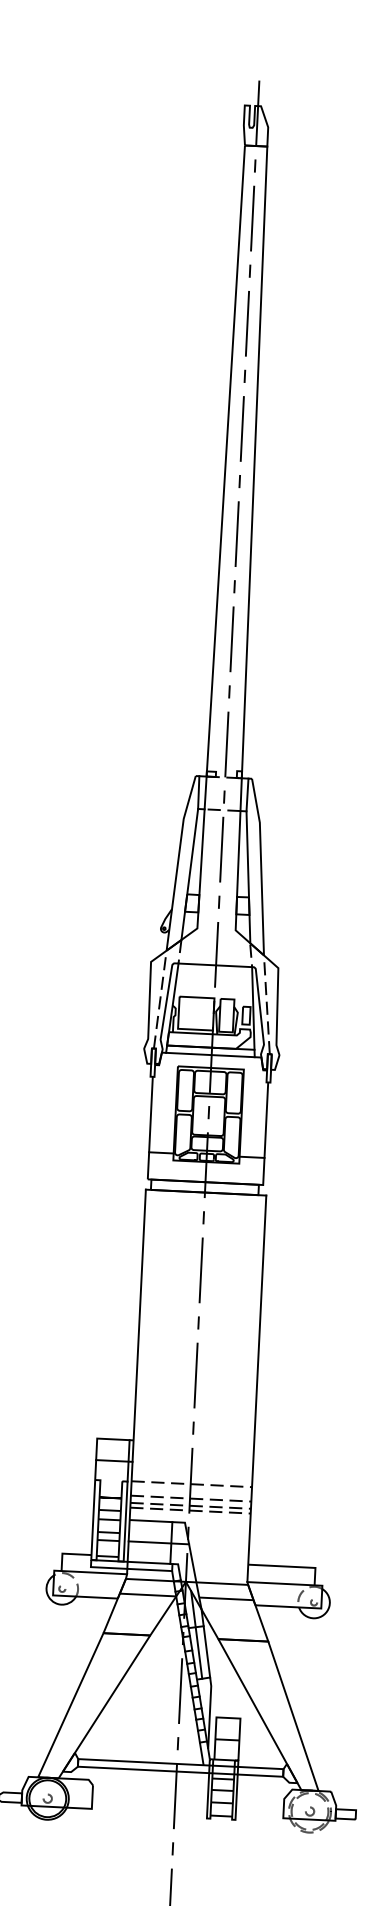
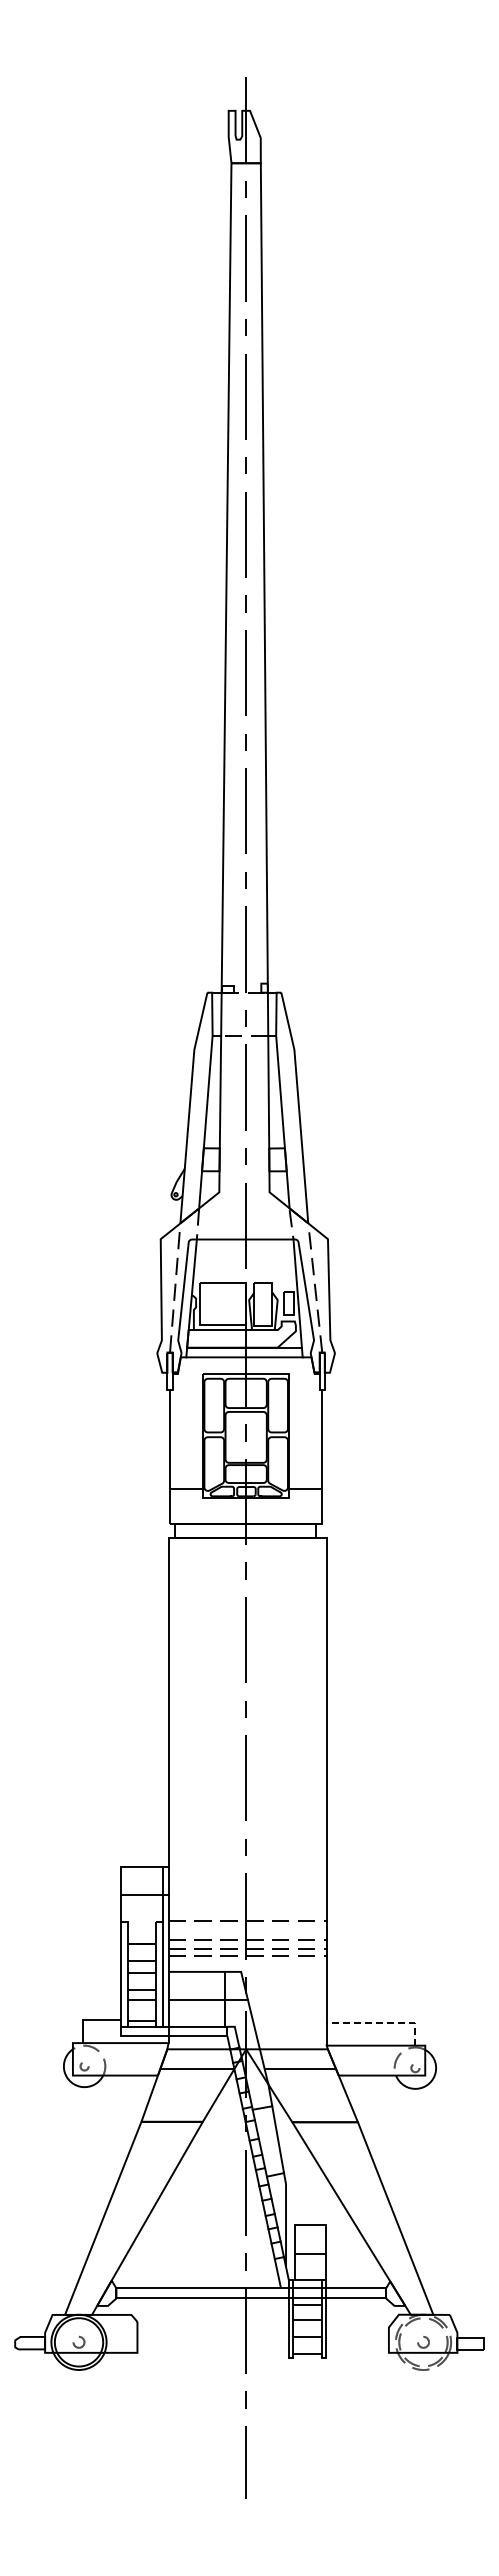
line: (290, 1566) -> (382, 2022), solid -> dashed
line: (196, 1635) -> (263, 2118), removed

